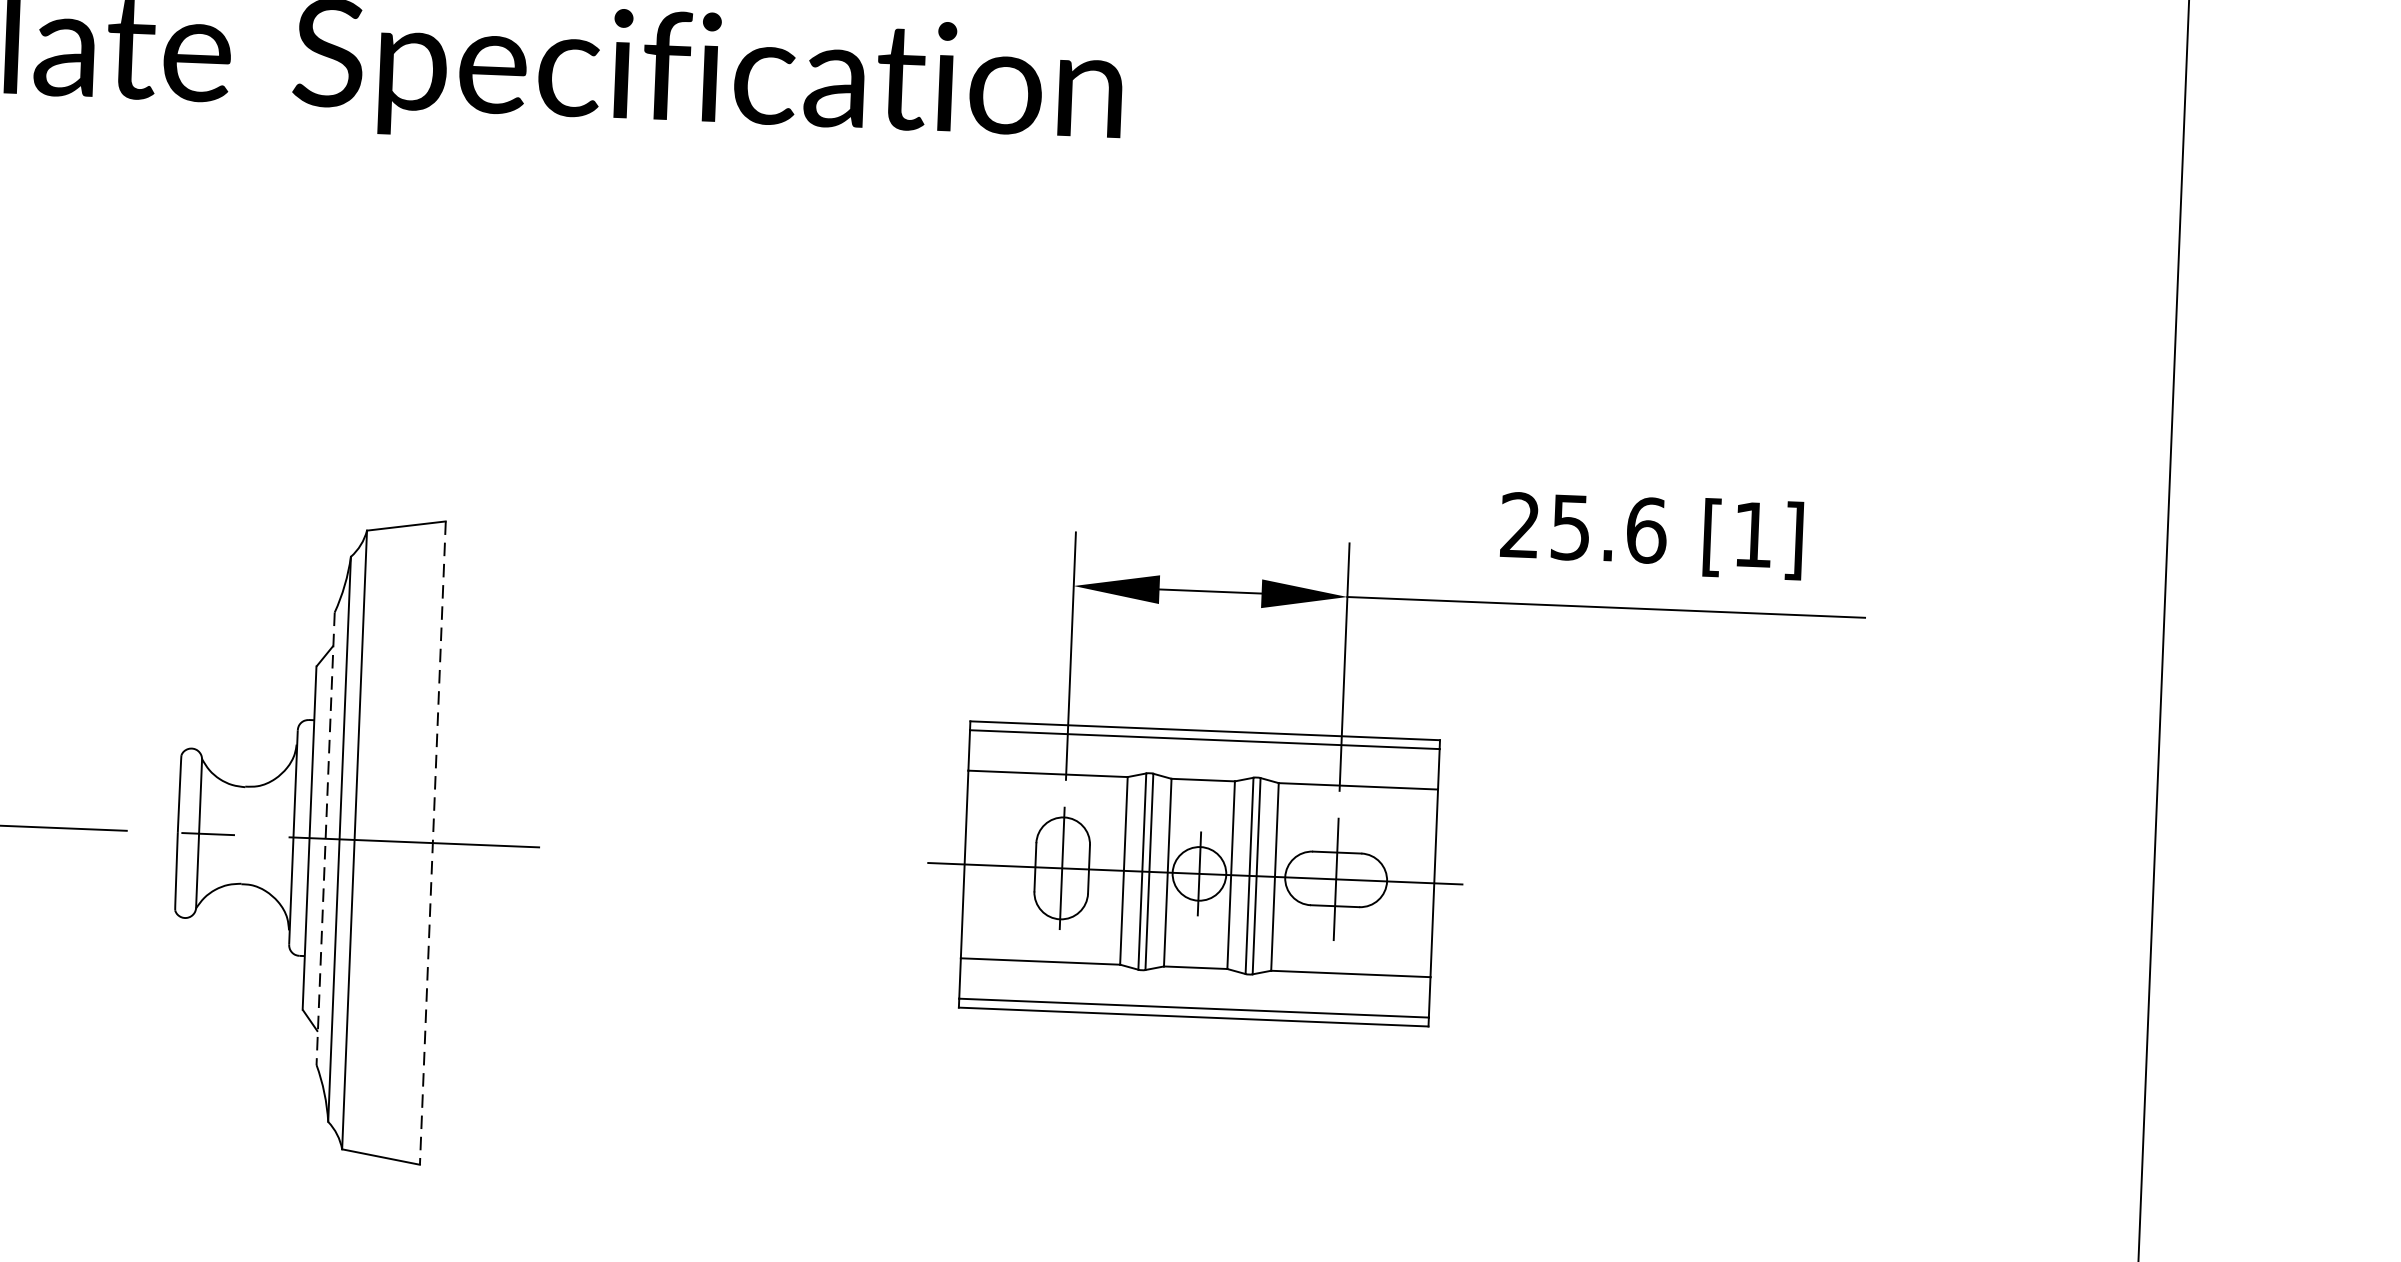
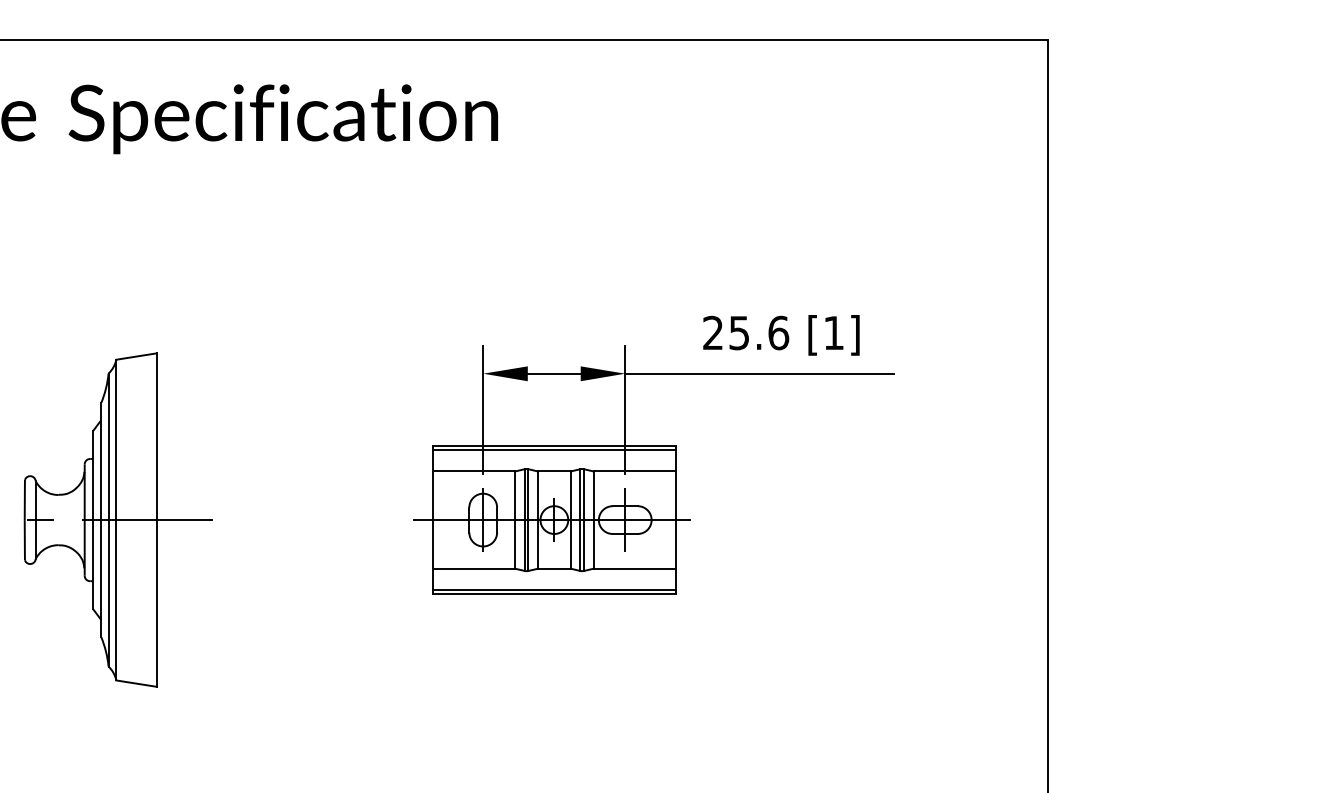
line: (325, 839) -> (101, 520), dashed -> solid
line: (431, 843) -> (156, 520), dashed -> solid

